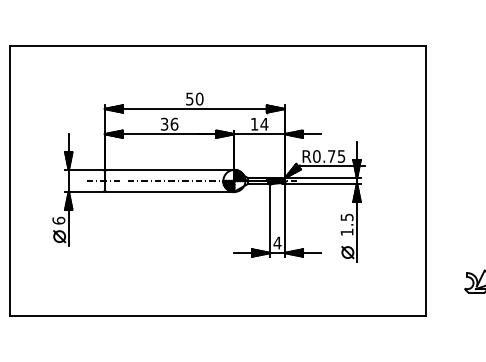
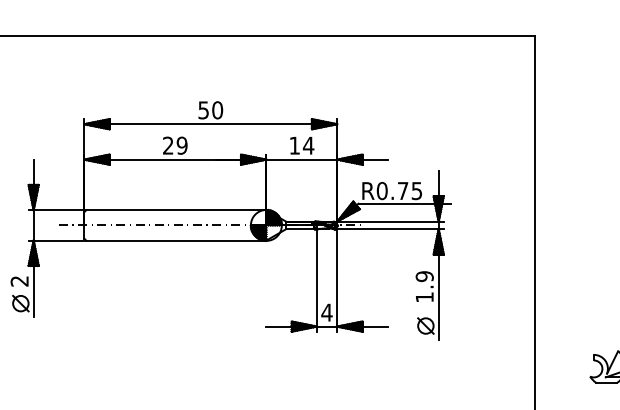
text: (169, 123) -> (175, 144), 36 -> 29
text: (346, 217) -> (423, 276), 1.5 -> 1.9
text: (58, 220) -> (19, 280), 6 -> 2

